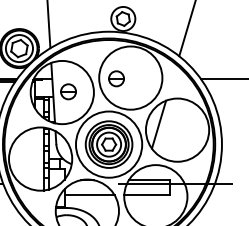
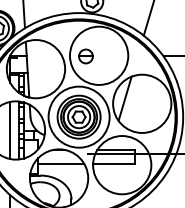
part: (68, 91) -> (41, 68), removed
line: (34, 159) -> (10, 130), added

